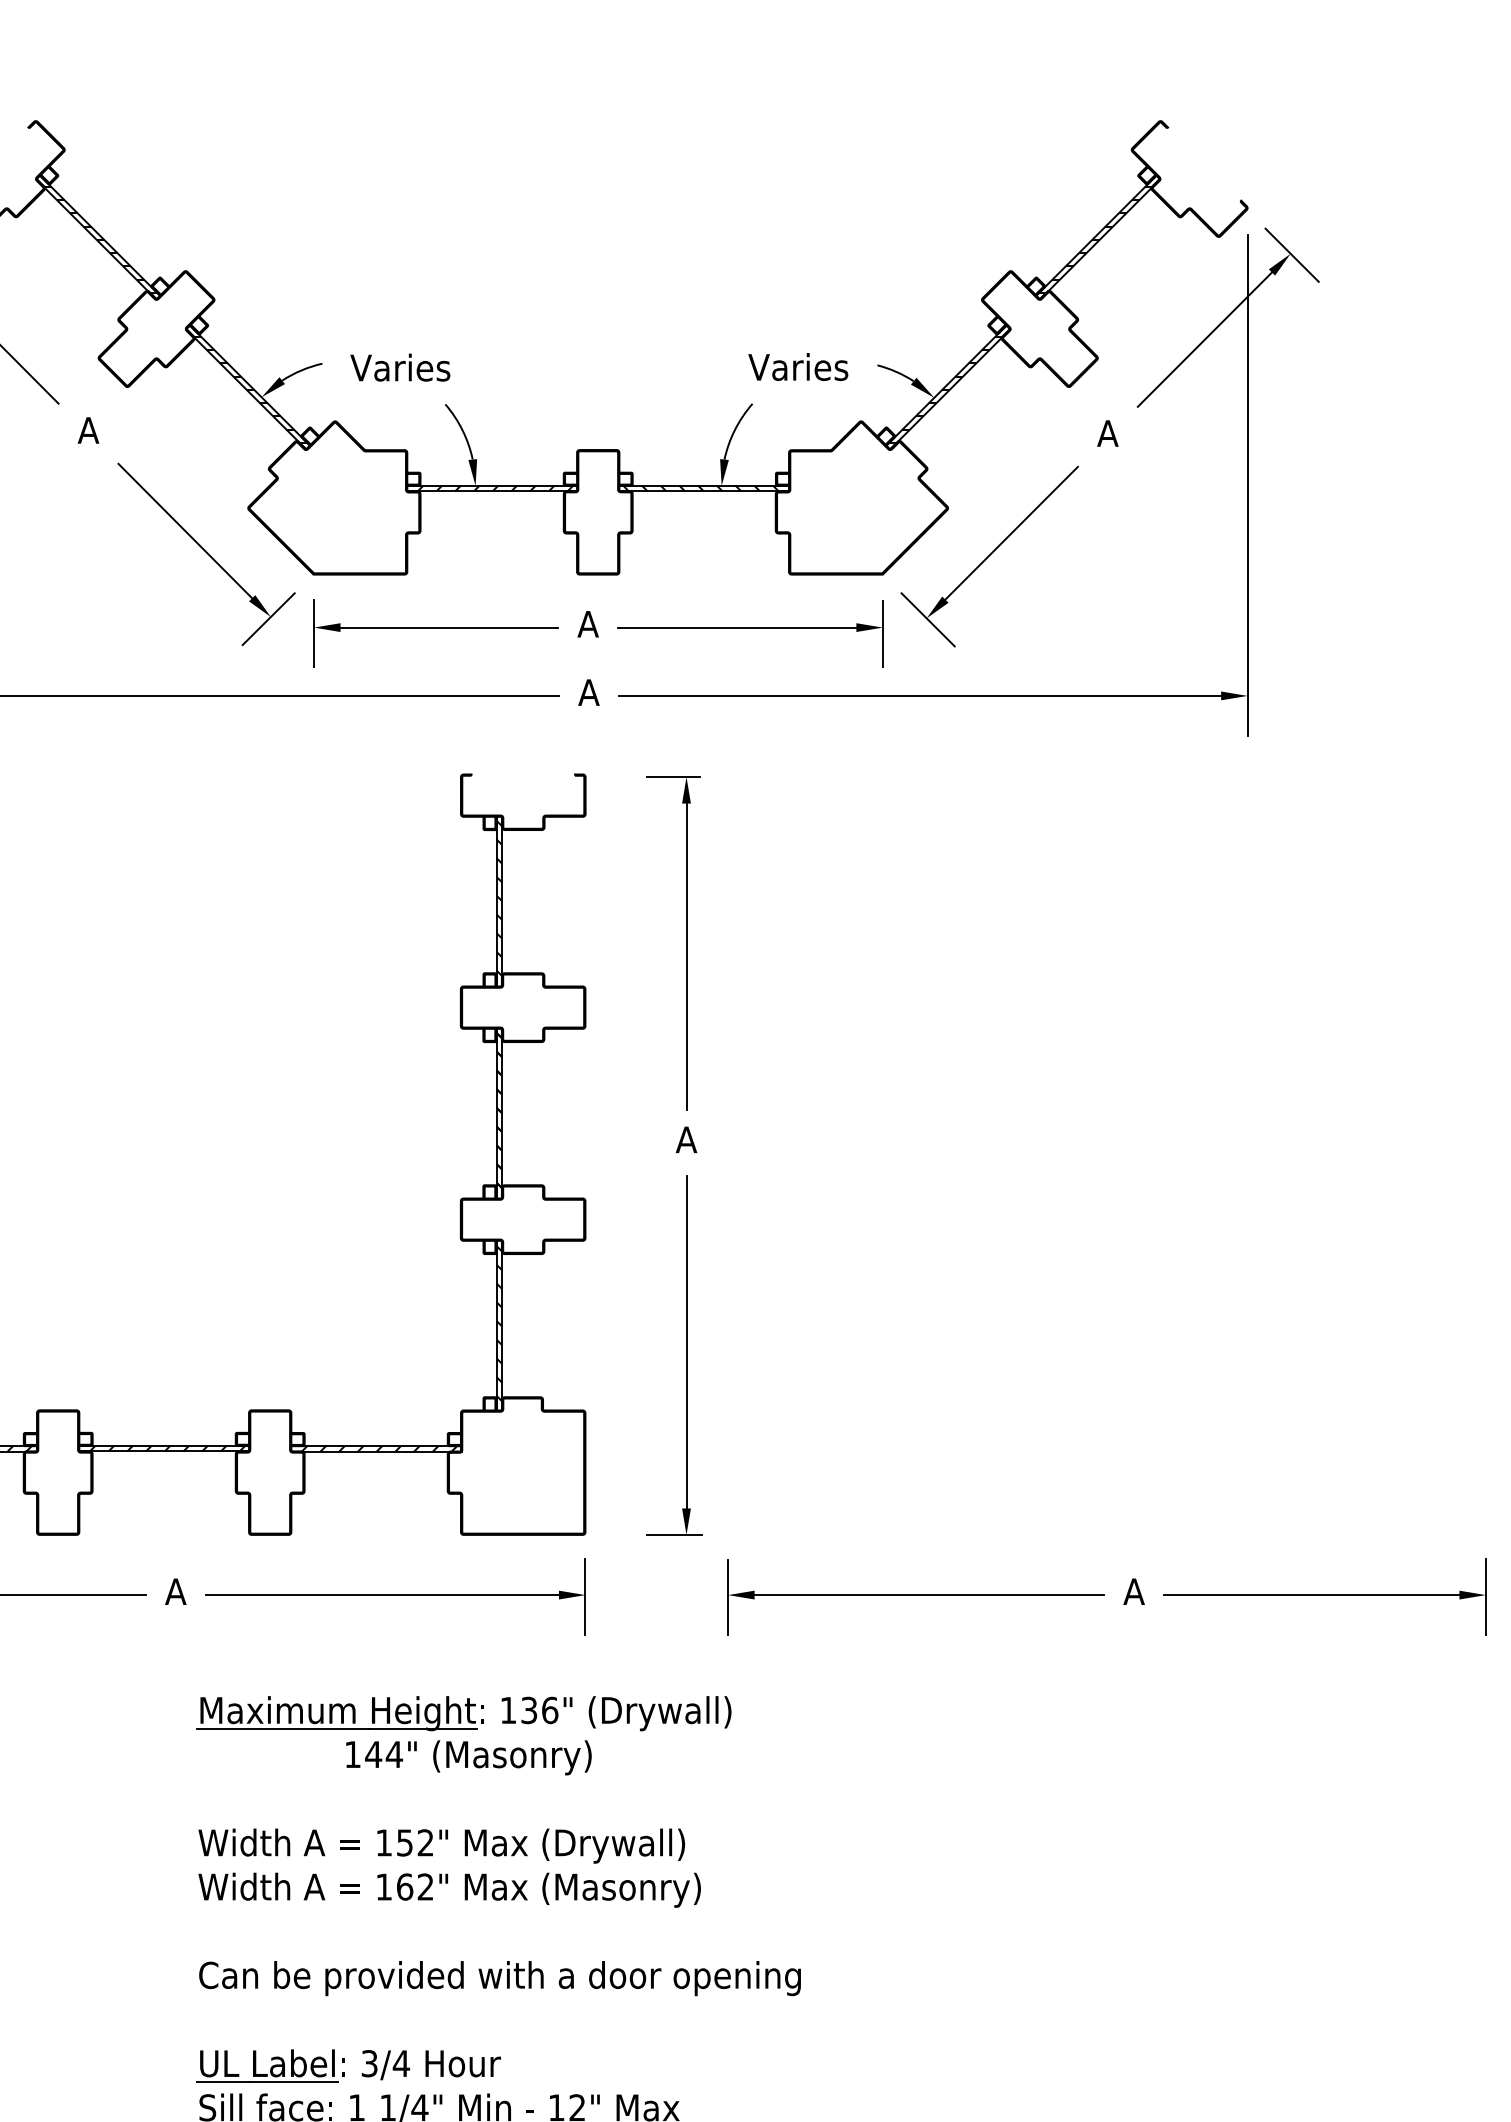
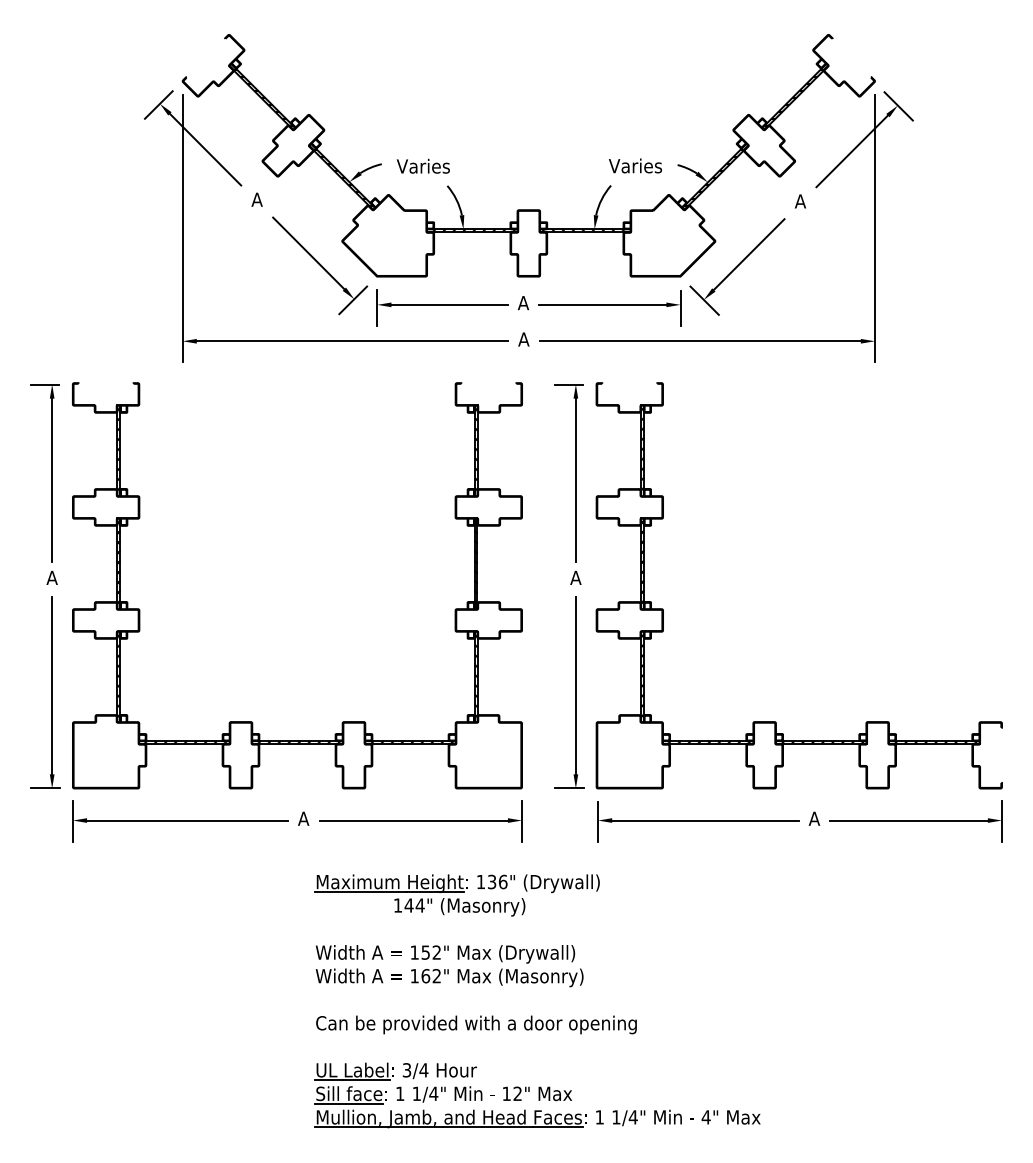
part: (850, 1199) -> (663, 609), added

